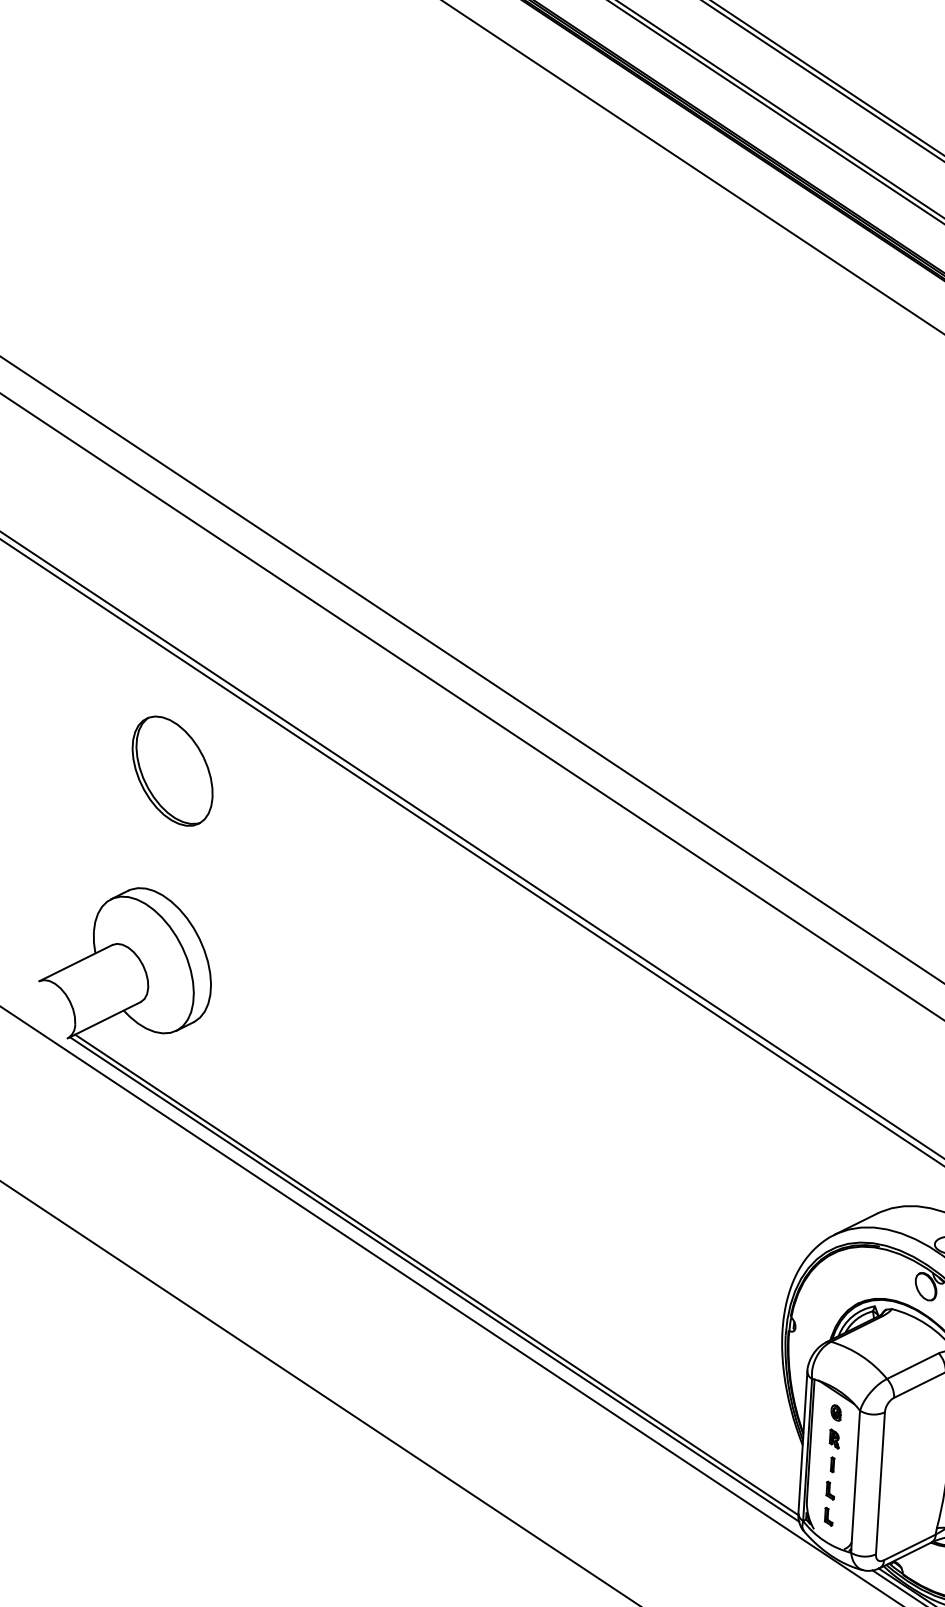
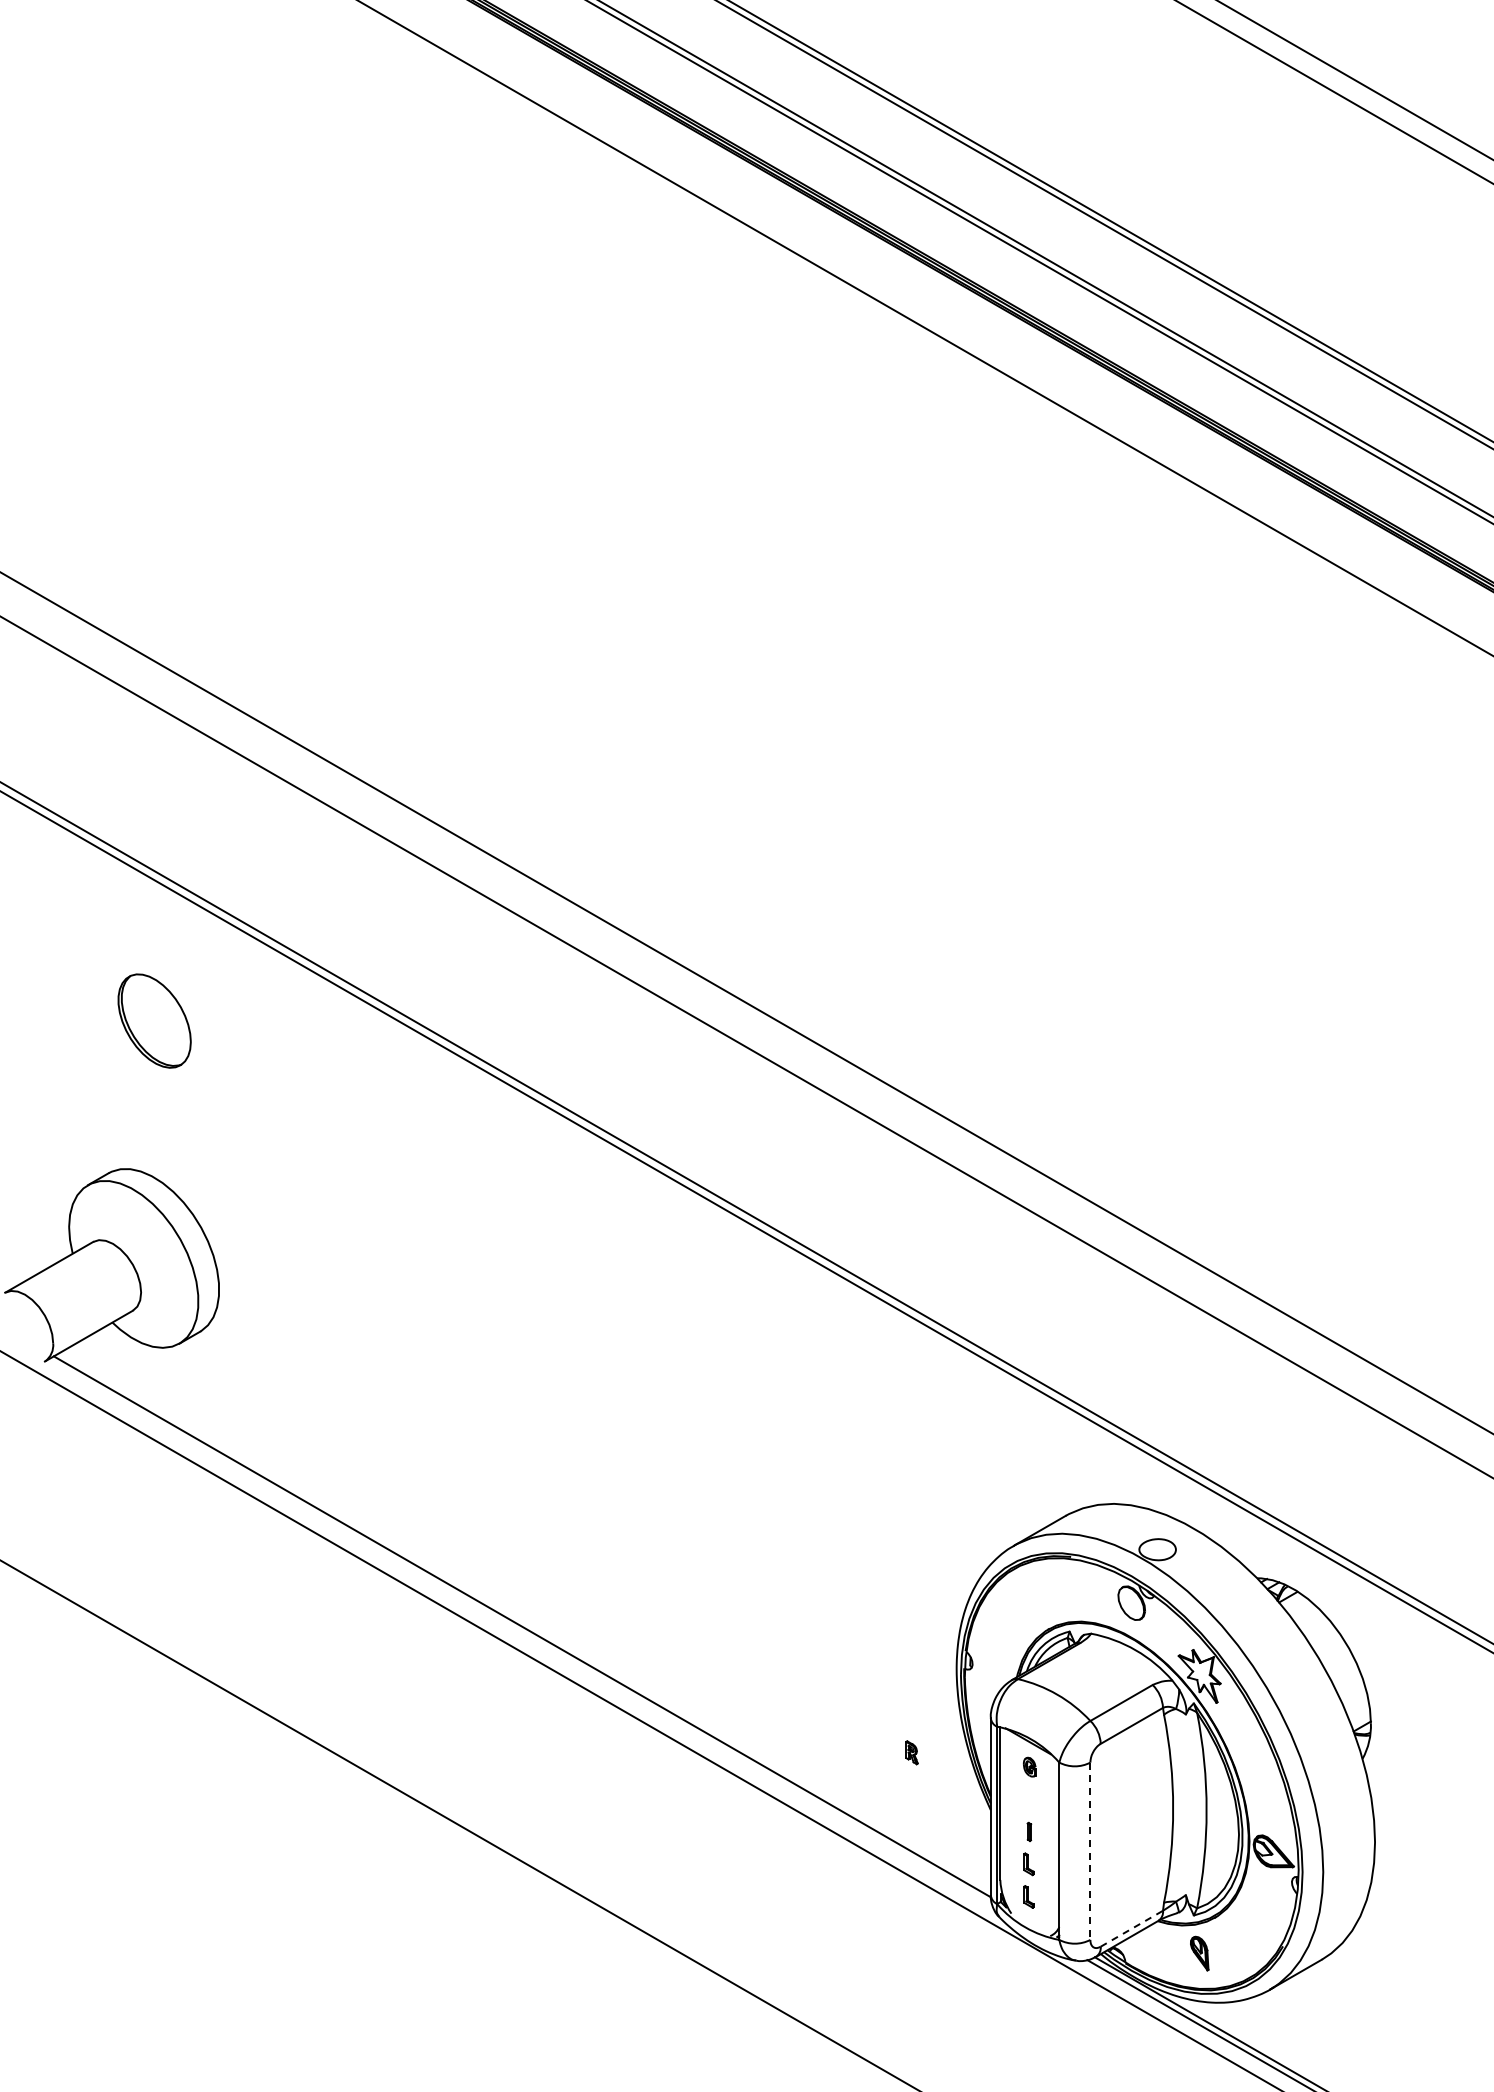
part: (172, 770) -> (154, 1020), size x0.7
line: (434, 1279) -> (519, 1632), removed
part: (834, 1438) -> (911, 1752), moved
line: (880, 1483) -> (1090, 1851), solid -> dashed
line: (909, 1547) -> (1131, 1928), solid -> dashed

